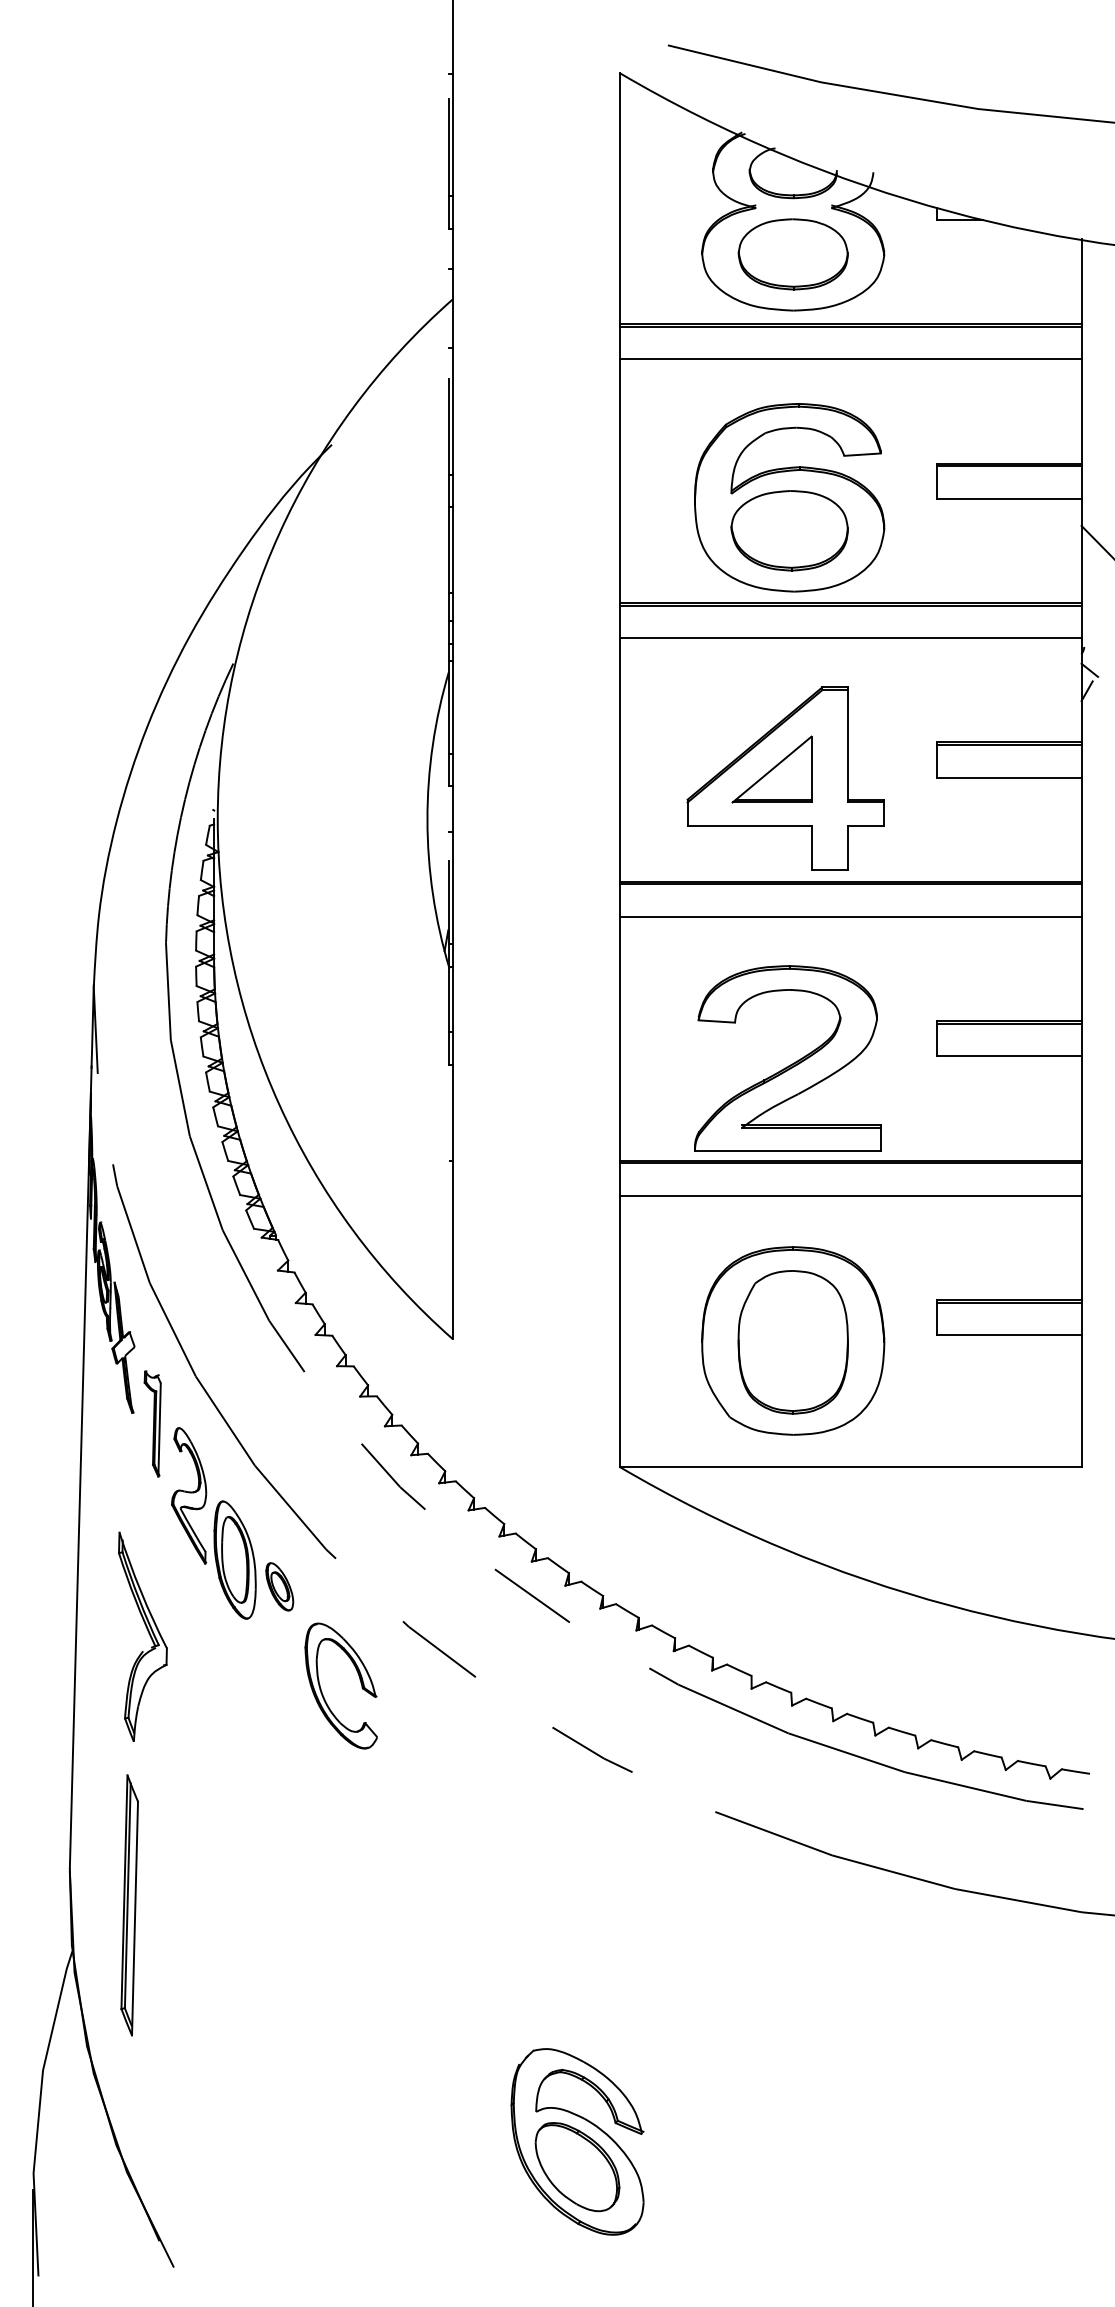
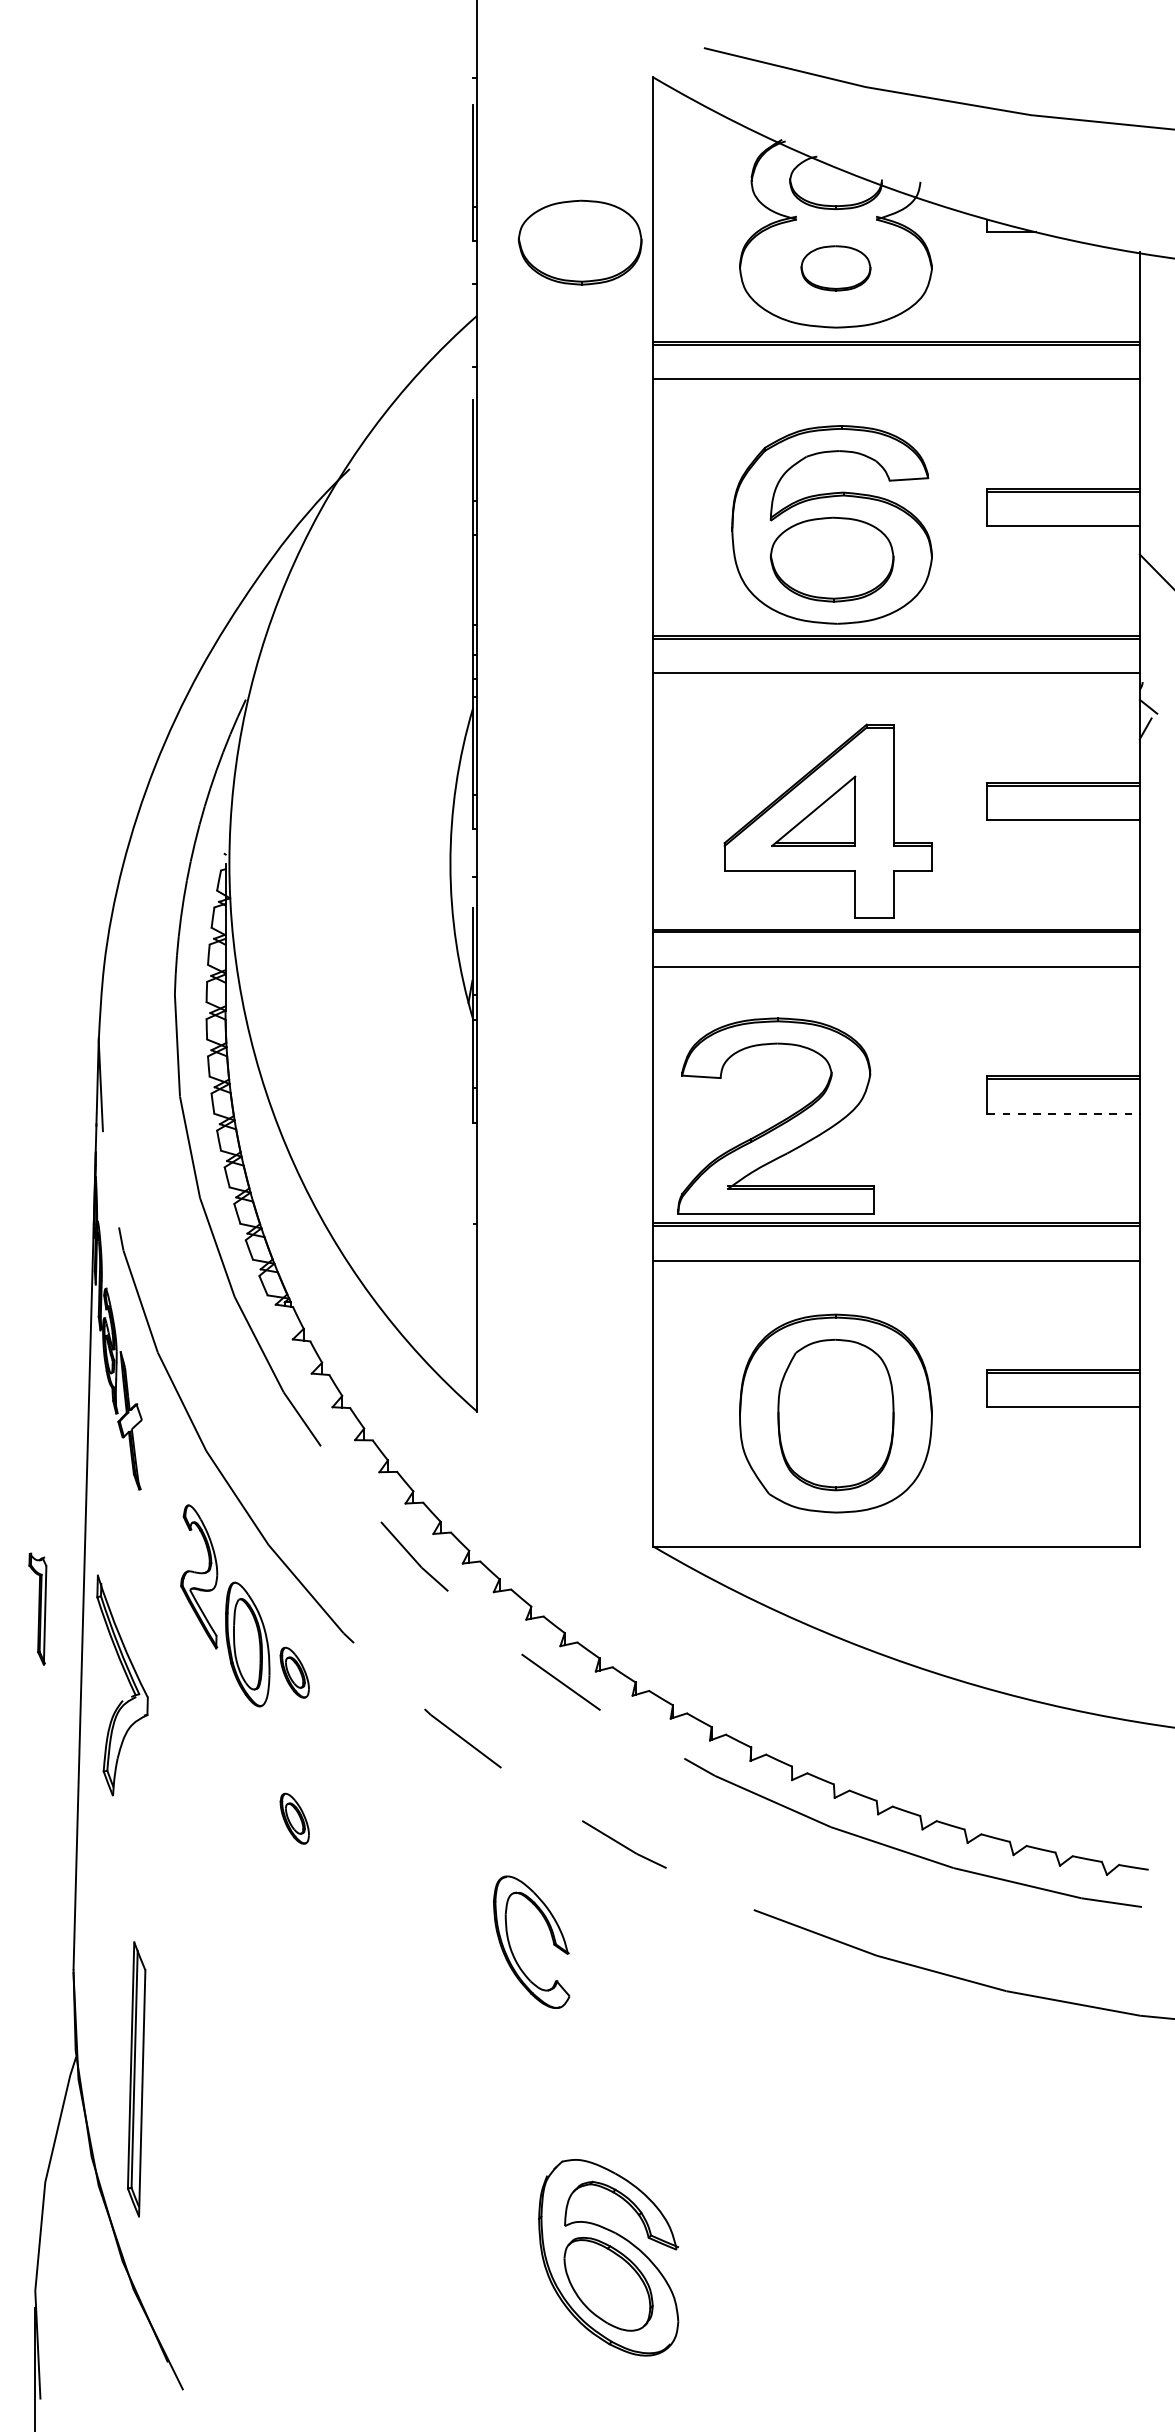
part: (549, 229) -> (579, 242), added
part: (792, 254) -> (835, 268), size x0.6
line: (1010, 1056) -> (1064, 1113), solid -> dashed
part: (789, 1064) -> (778, 1122), moved
part: (152, 1423) -> (37, 1608), moved
part: (148, 1634) -> (128, 1682), moved
part: (360, 1682) -> (551, 1938), moved
part: (279, 1725) -> (294, 1818), added
part: (129, 1905) -> (136, 2079), moved

